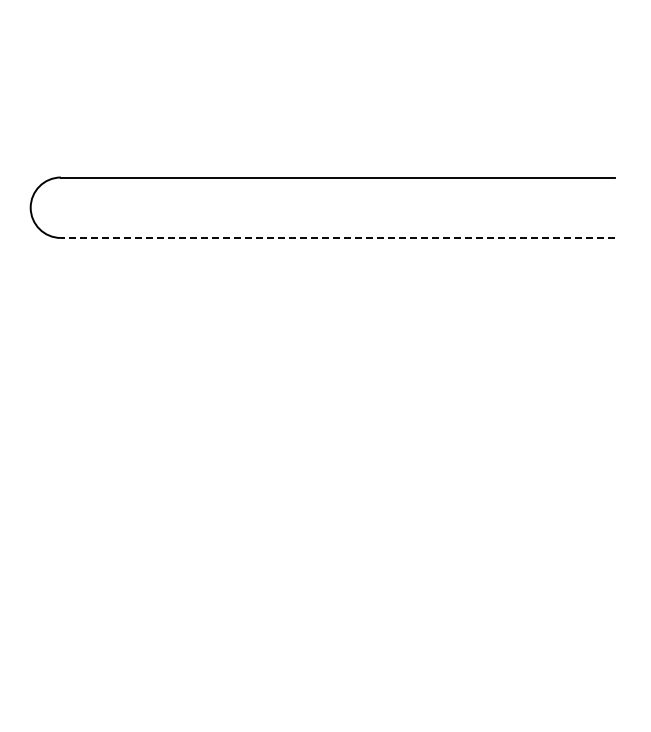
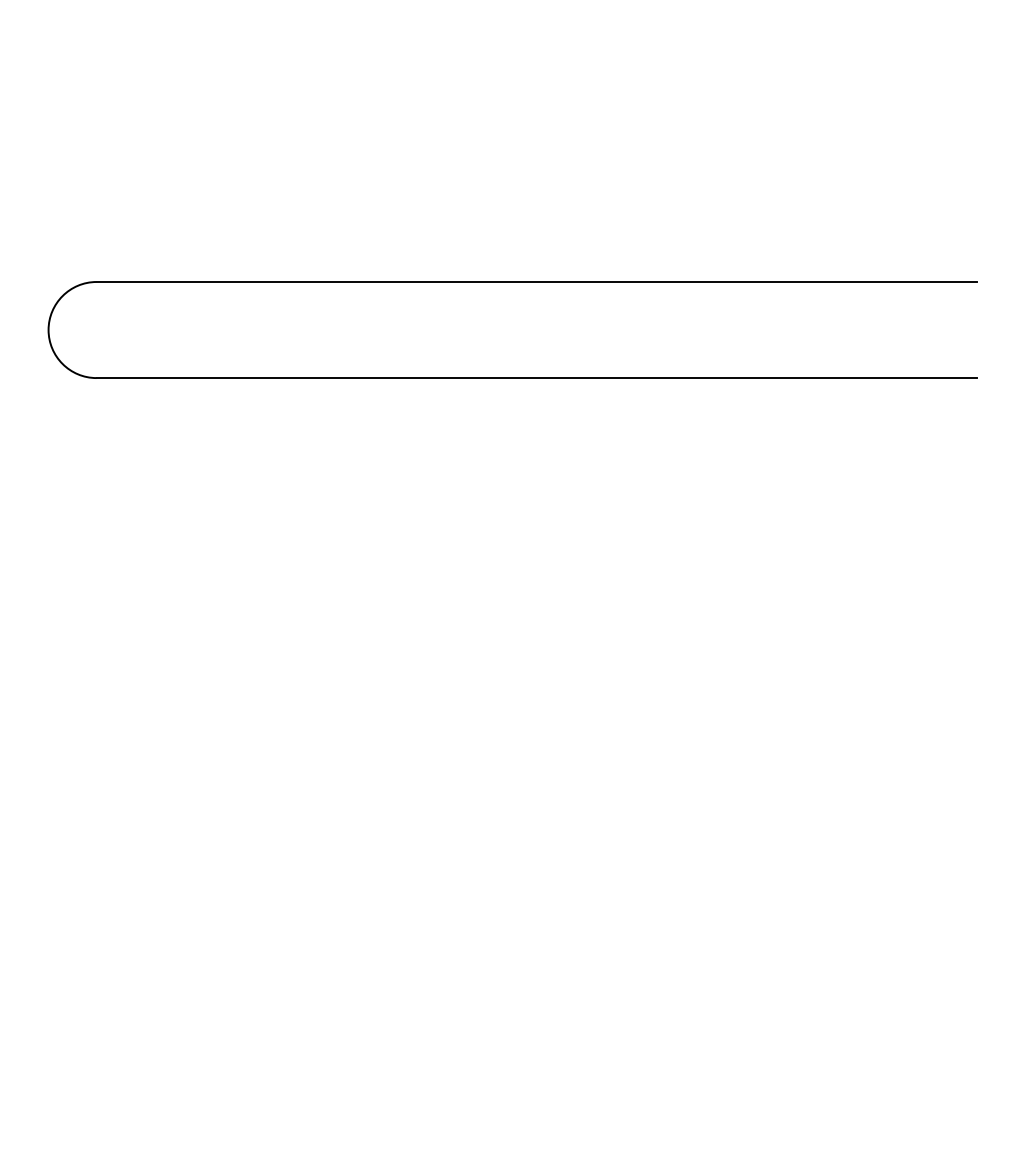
line: (337, 237) -> (536, 377), dashed -> solid

